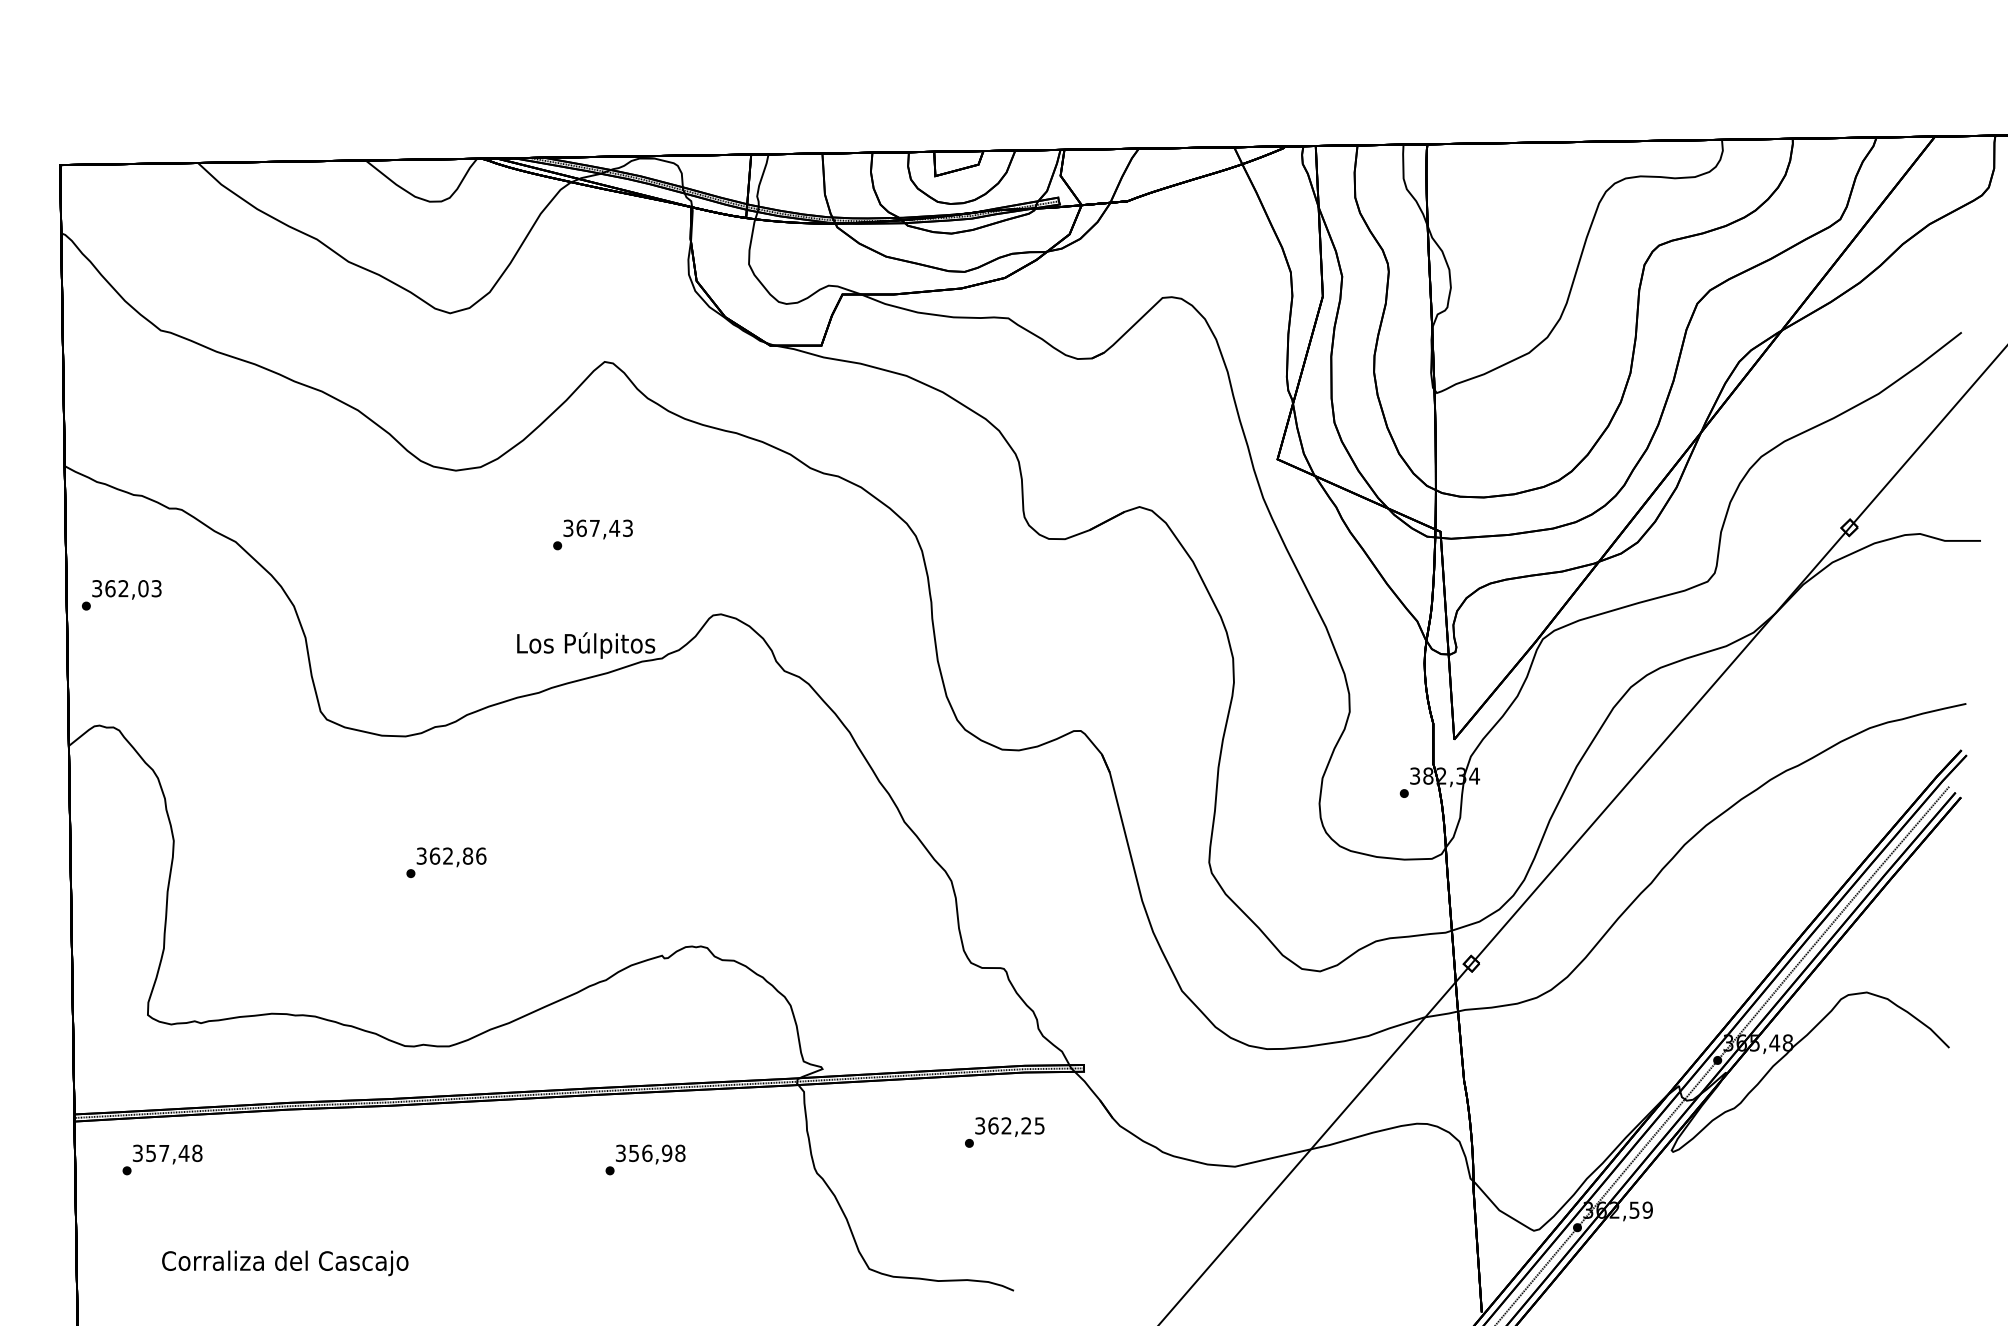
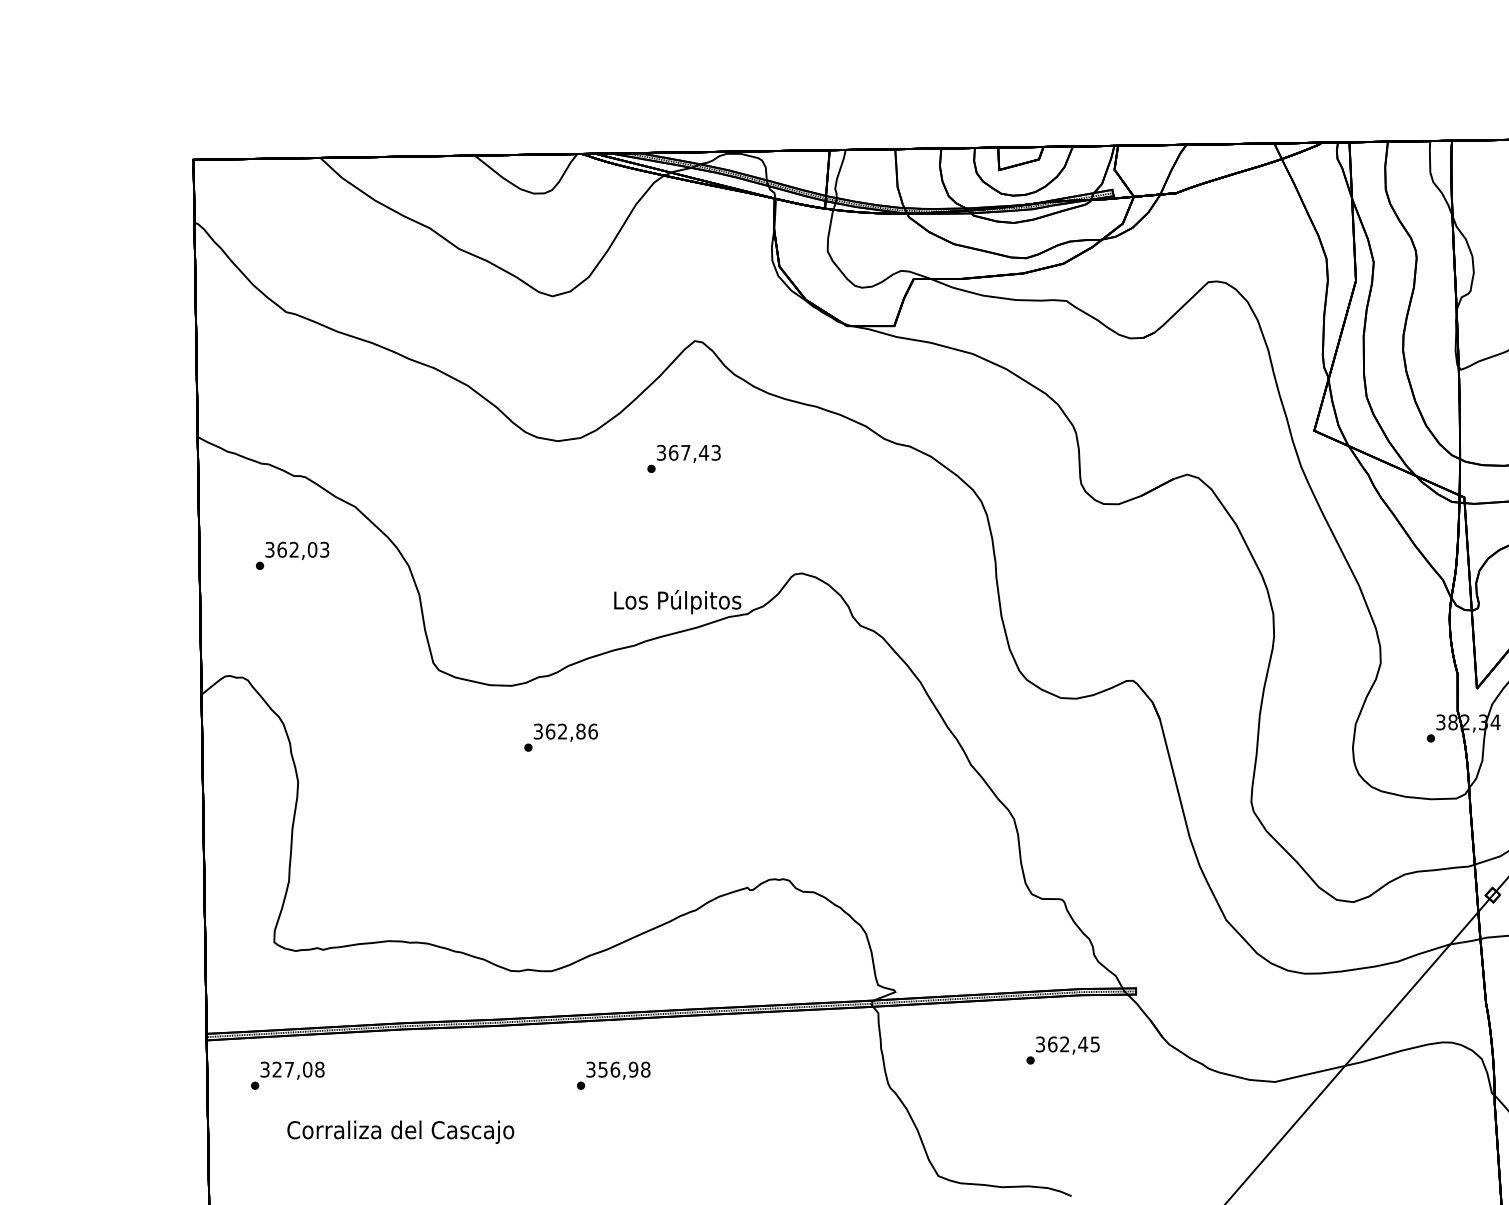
text: (592, 534) -> (683, 458), moved
text: (121, 595) -> (292, 556), moved
text: (446, 862) -> (561, 737), moved
text: (1026, 1125) -> (1083, 1044), 362,25 -> 362,45
text: (167, 1153) -> (292, 1069), 357,48 -> 327,08
text: (645, 1159) -> (613, 1075), moved
text: (285, 1263) -> (400, 1132), moved

